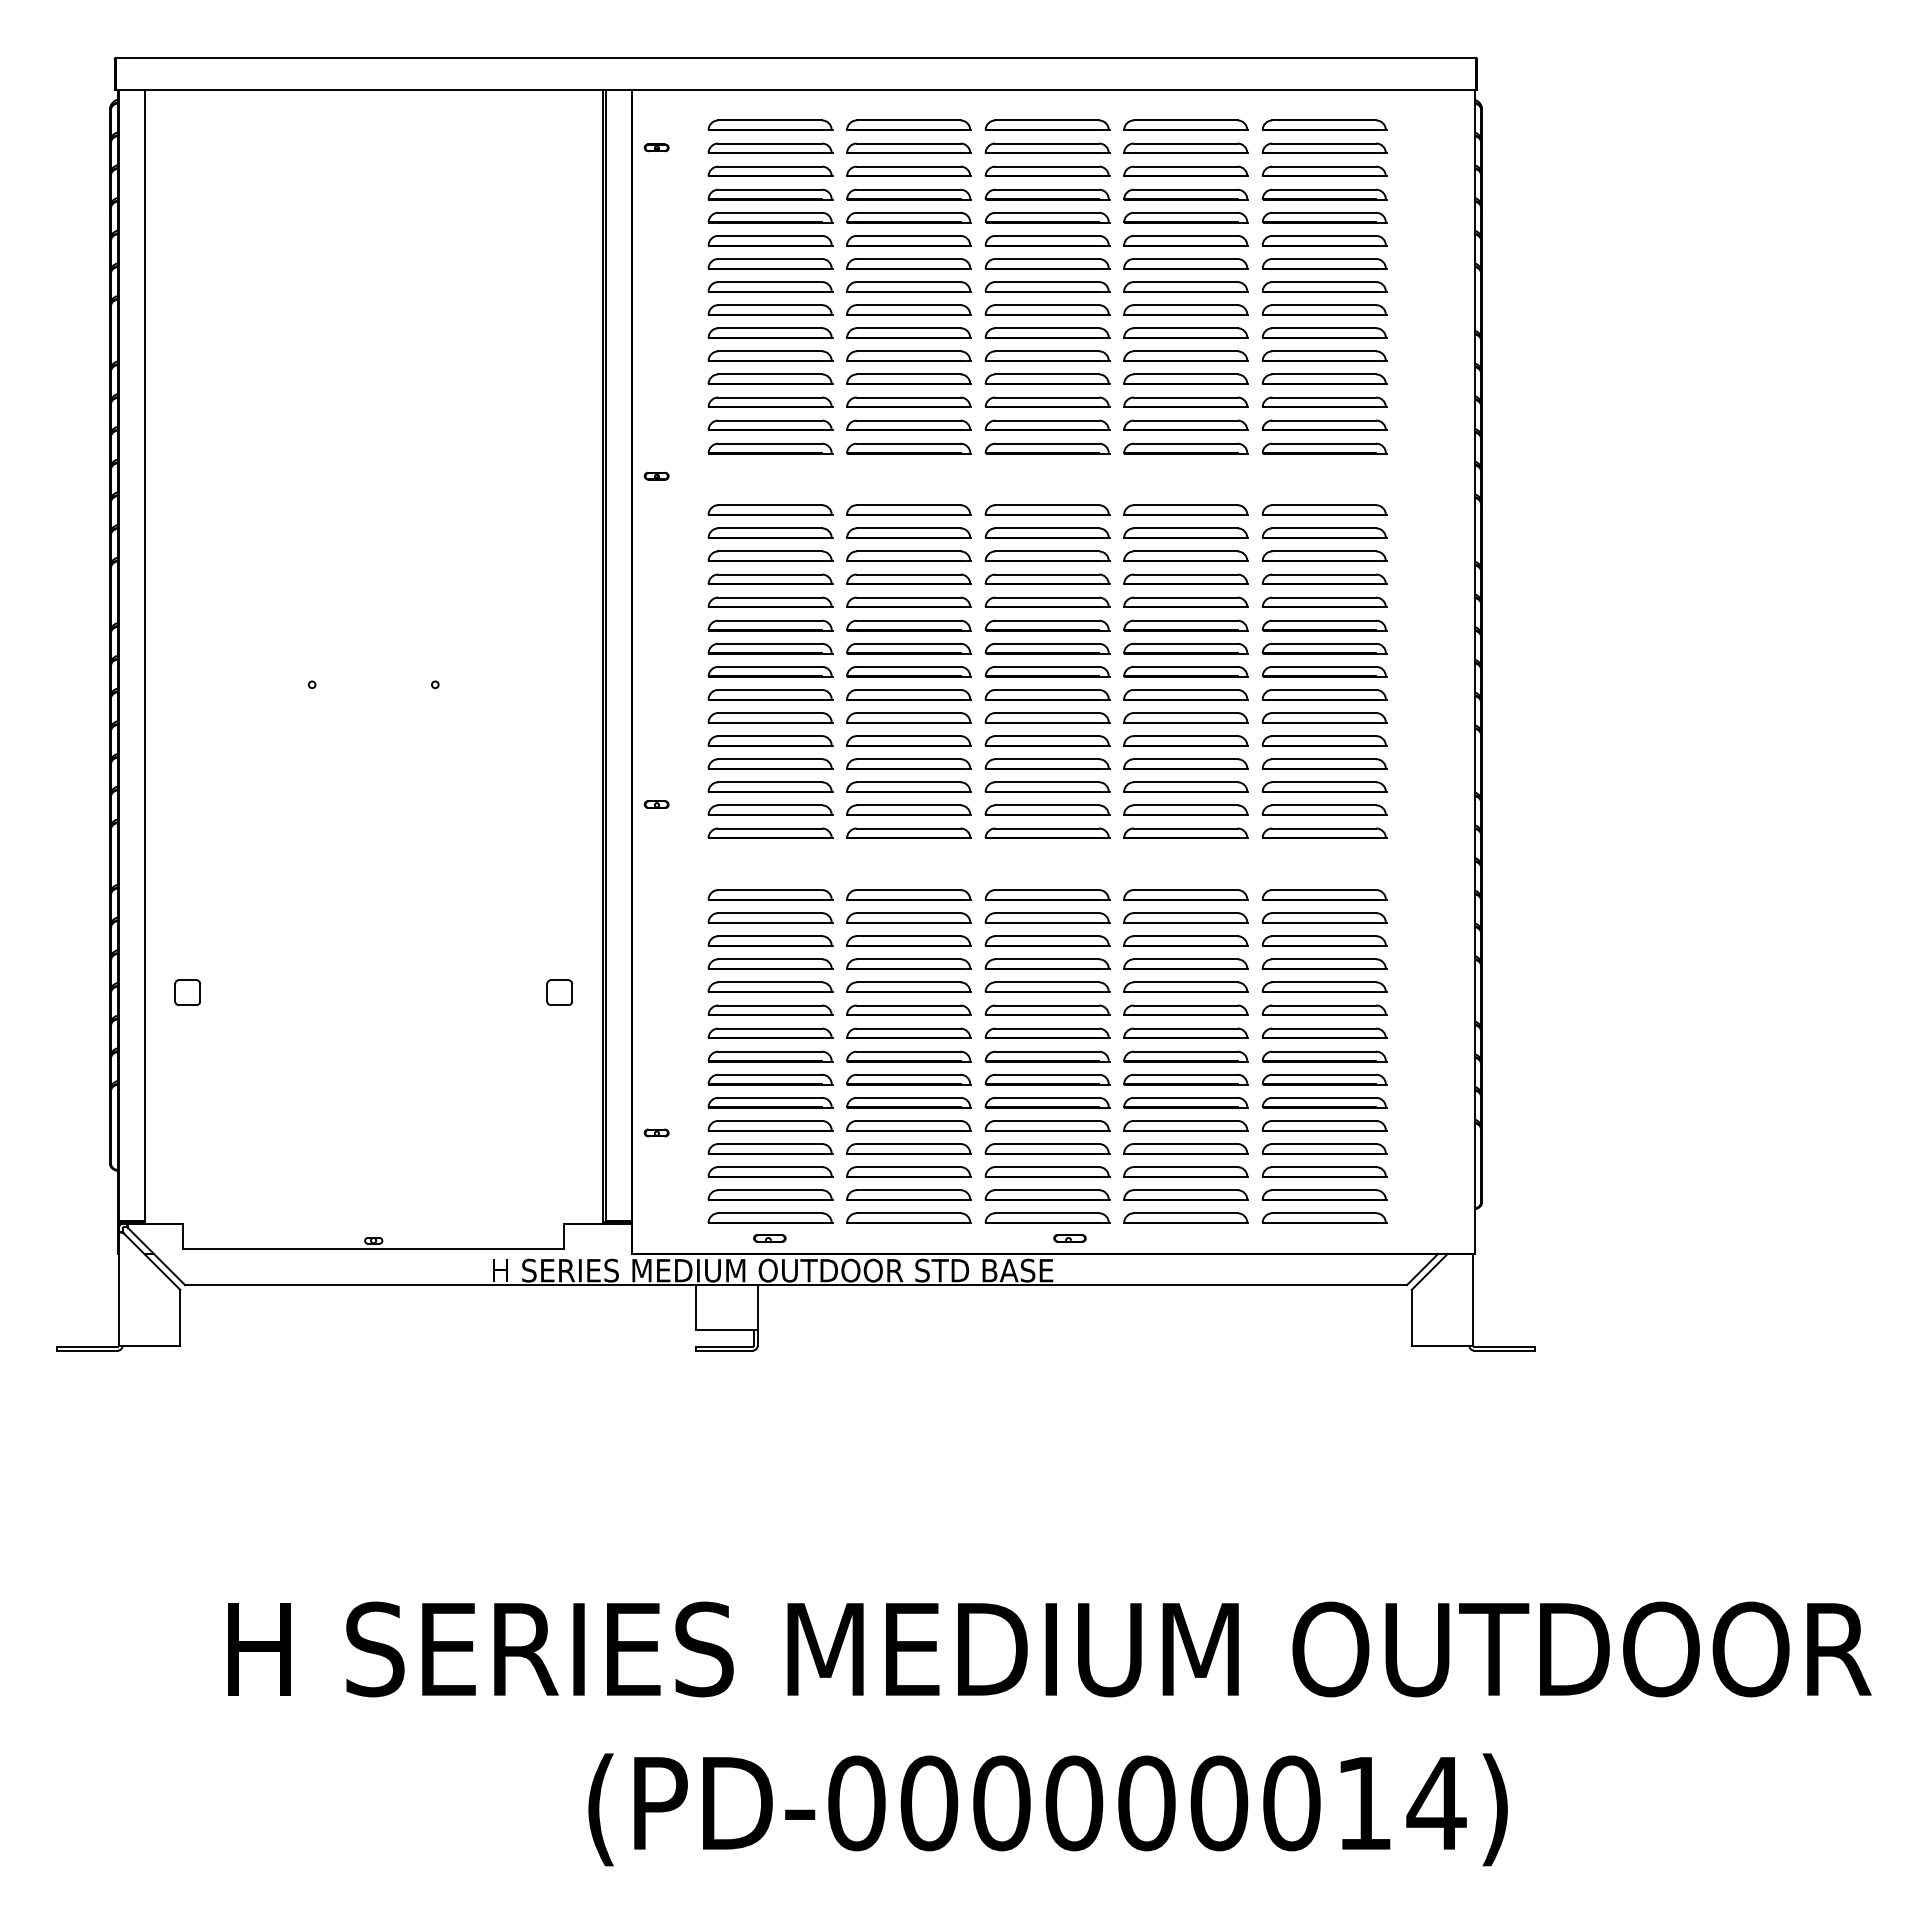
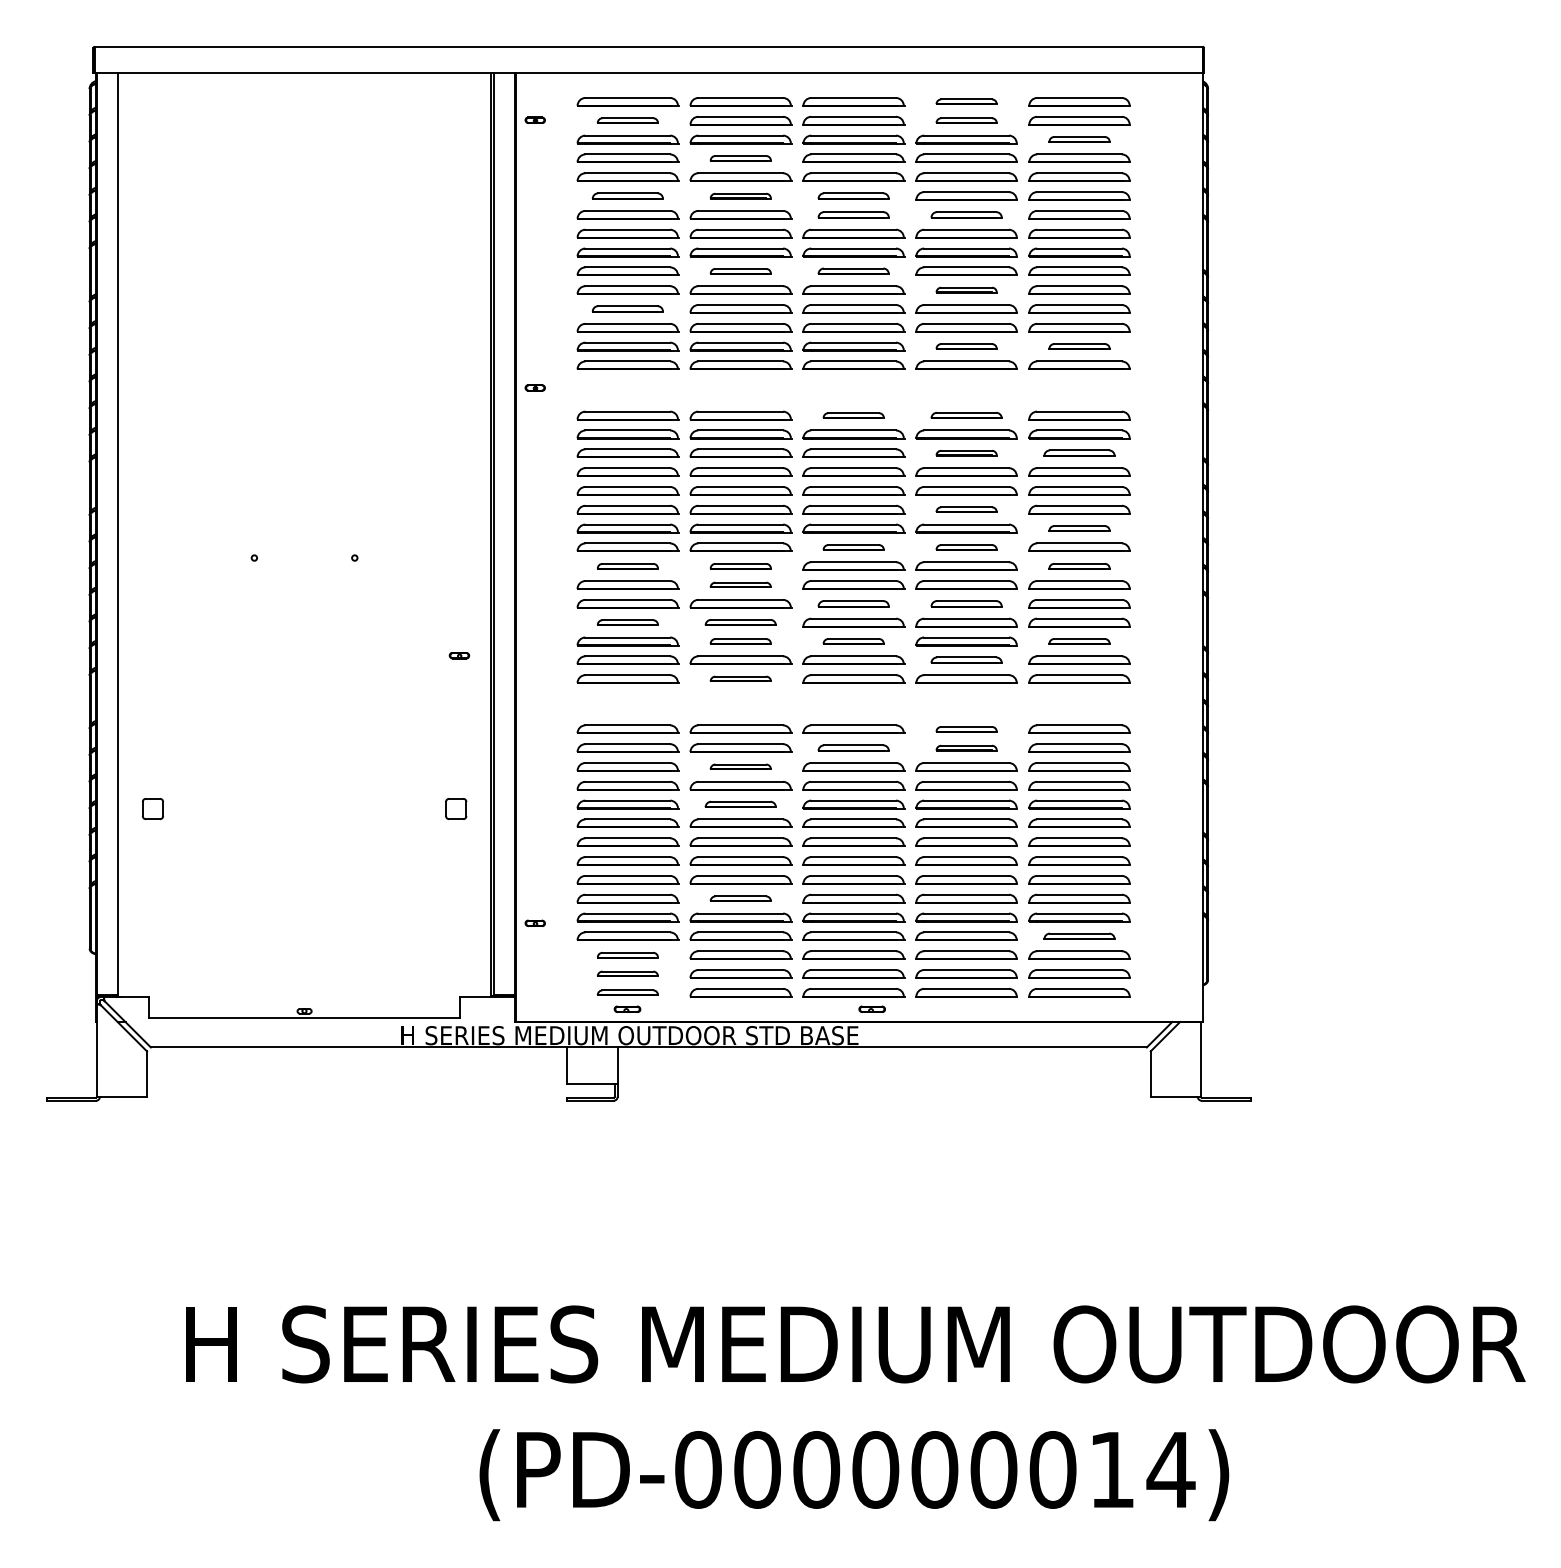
part: (1185, 124) -> (966, 101), size x0.6
part: (770, 147) -> (628, 120), size x0.6
part: (1185, 147) -> (966, 120), size x0.6
part: (1324, 170) -> (1079, 138), size x0.6
part: (908, 194) -> (740, 158), size x0.6
part: (770, 240) -> (628, 195), size x0.7
part: (908, 240) -> (740, 195), size x0.6
part: (1047, 240) -> (853, 195), size x0.7
part: (1047, 263) -> (853, 214), size x0.7
part: (1185, 263) -> (966, 214), size x0.7
part: (908, 332) -> (740, 270), size x0.6
part: (1047, 332) -> (853, 270), size x0.7
part: (1185, 355) -> (966, 289), size x0.6
part: (770, 378) -> (628, 308), size x0.7
part: (1185, 424) -> (966, 345), size x0.6
part: (1324, 424) -> (1079, 345), size x0.6
part: (1047, 509) -> (853, 415), size x0.6
part: (1185, 509) -> (966, 415), size x0.7
part: (1185, 555) -> (966, 452), size x0.6
part: (1324, 555) -> (1079, 452), size x0.7
part: (1185, 625) -> (966, 509), size x0.6
part: (1324, 648) -> (1079, 528), size x0.6
part: (1047, 671) -> (853, 547), size x0.6
part: (1185, 671) -> (966, 547), size x0.6
part: (770, 694) -> (628, 565), size x0.6
part: (908, 694) -> (740, 565), size x0.6
part: (1324, 694) -> (1079, 565), size x0.6
part: (908, 717) -> (740, 584), size x0.6
part: (1047, 740) -> (853, 603), size x0.7
part: (1185, 740) -> (966, 603), size x0.7
part: (770, 763) -> (628, 622), size x0.6
part: (908, 763) -> (740, 622), size x0.7
part: (908, 786) -> (740, 640), size x0.6
part: (1047, 786) -> (853, 640), size x0.6
part: (1324, 786) -> (1079, 640), size x0.6
part: (656, 804) -> (459, 655), moved
part: (1185, 809) -> (966, 659), size x0.7
part: (908, 832) -> (740, 678), size x0.6
part: (1185, 894) -> (966, 728), size x0.6
part: (1047, 917) -> (853, 747), size x0.7
part: (1185, 917) -> (966, 747), size x0.6
part: (908, 940) -> (740, 766), size x0.6
part: (908, 986) -> (740, 803), size x0.7
part: (908, 1102) -> (740, 898), size x0.6
part: (1324, 1148) -> (1079, 936), size x0.7
part: (770, 1171) -> (628, 954), size x0.6
part: (770, 1194) -> (628, 973), size x0.6
part: (770, 1217) -> (628, 992), size x0.6

